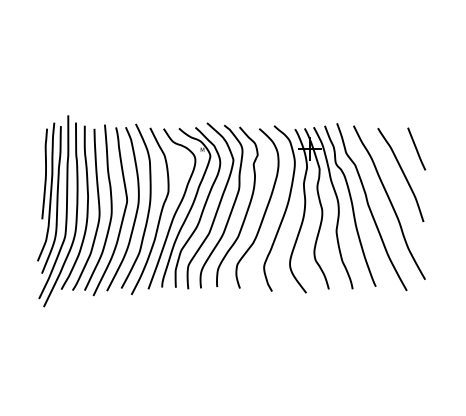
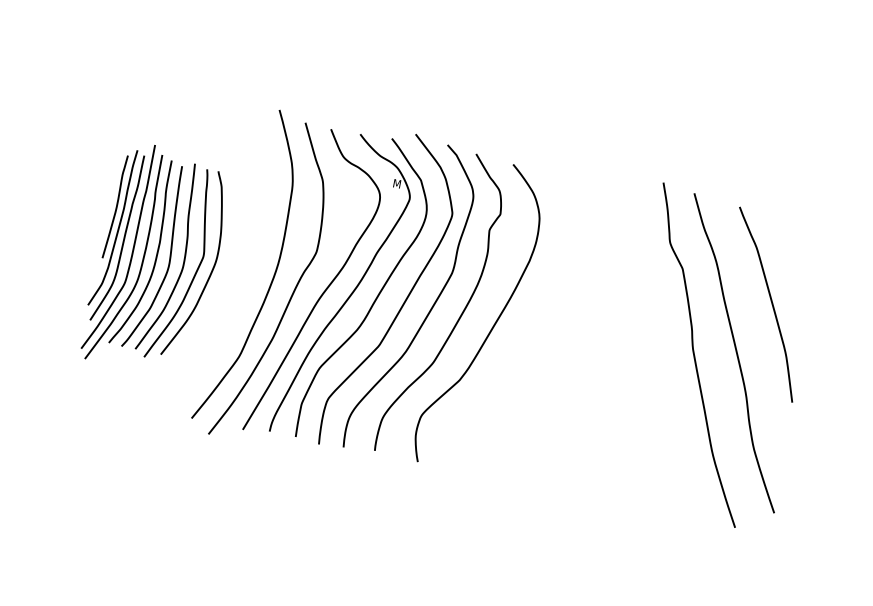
line: (416, 148) -> (805, 259), removed
part: (319, 209) -> (598, 340), removed
part: (88, 211) -> (157, 259), size x0.6

